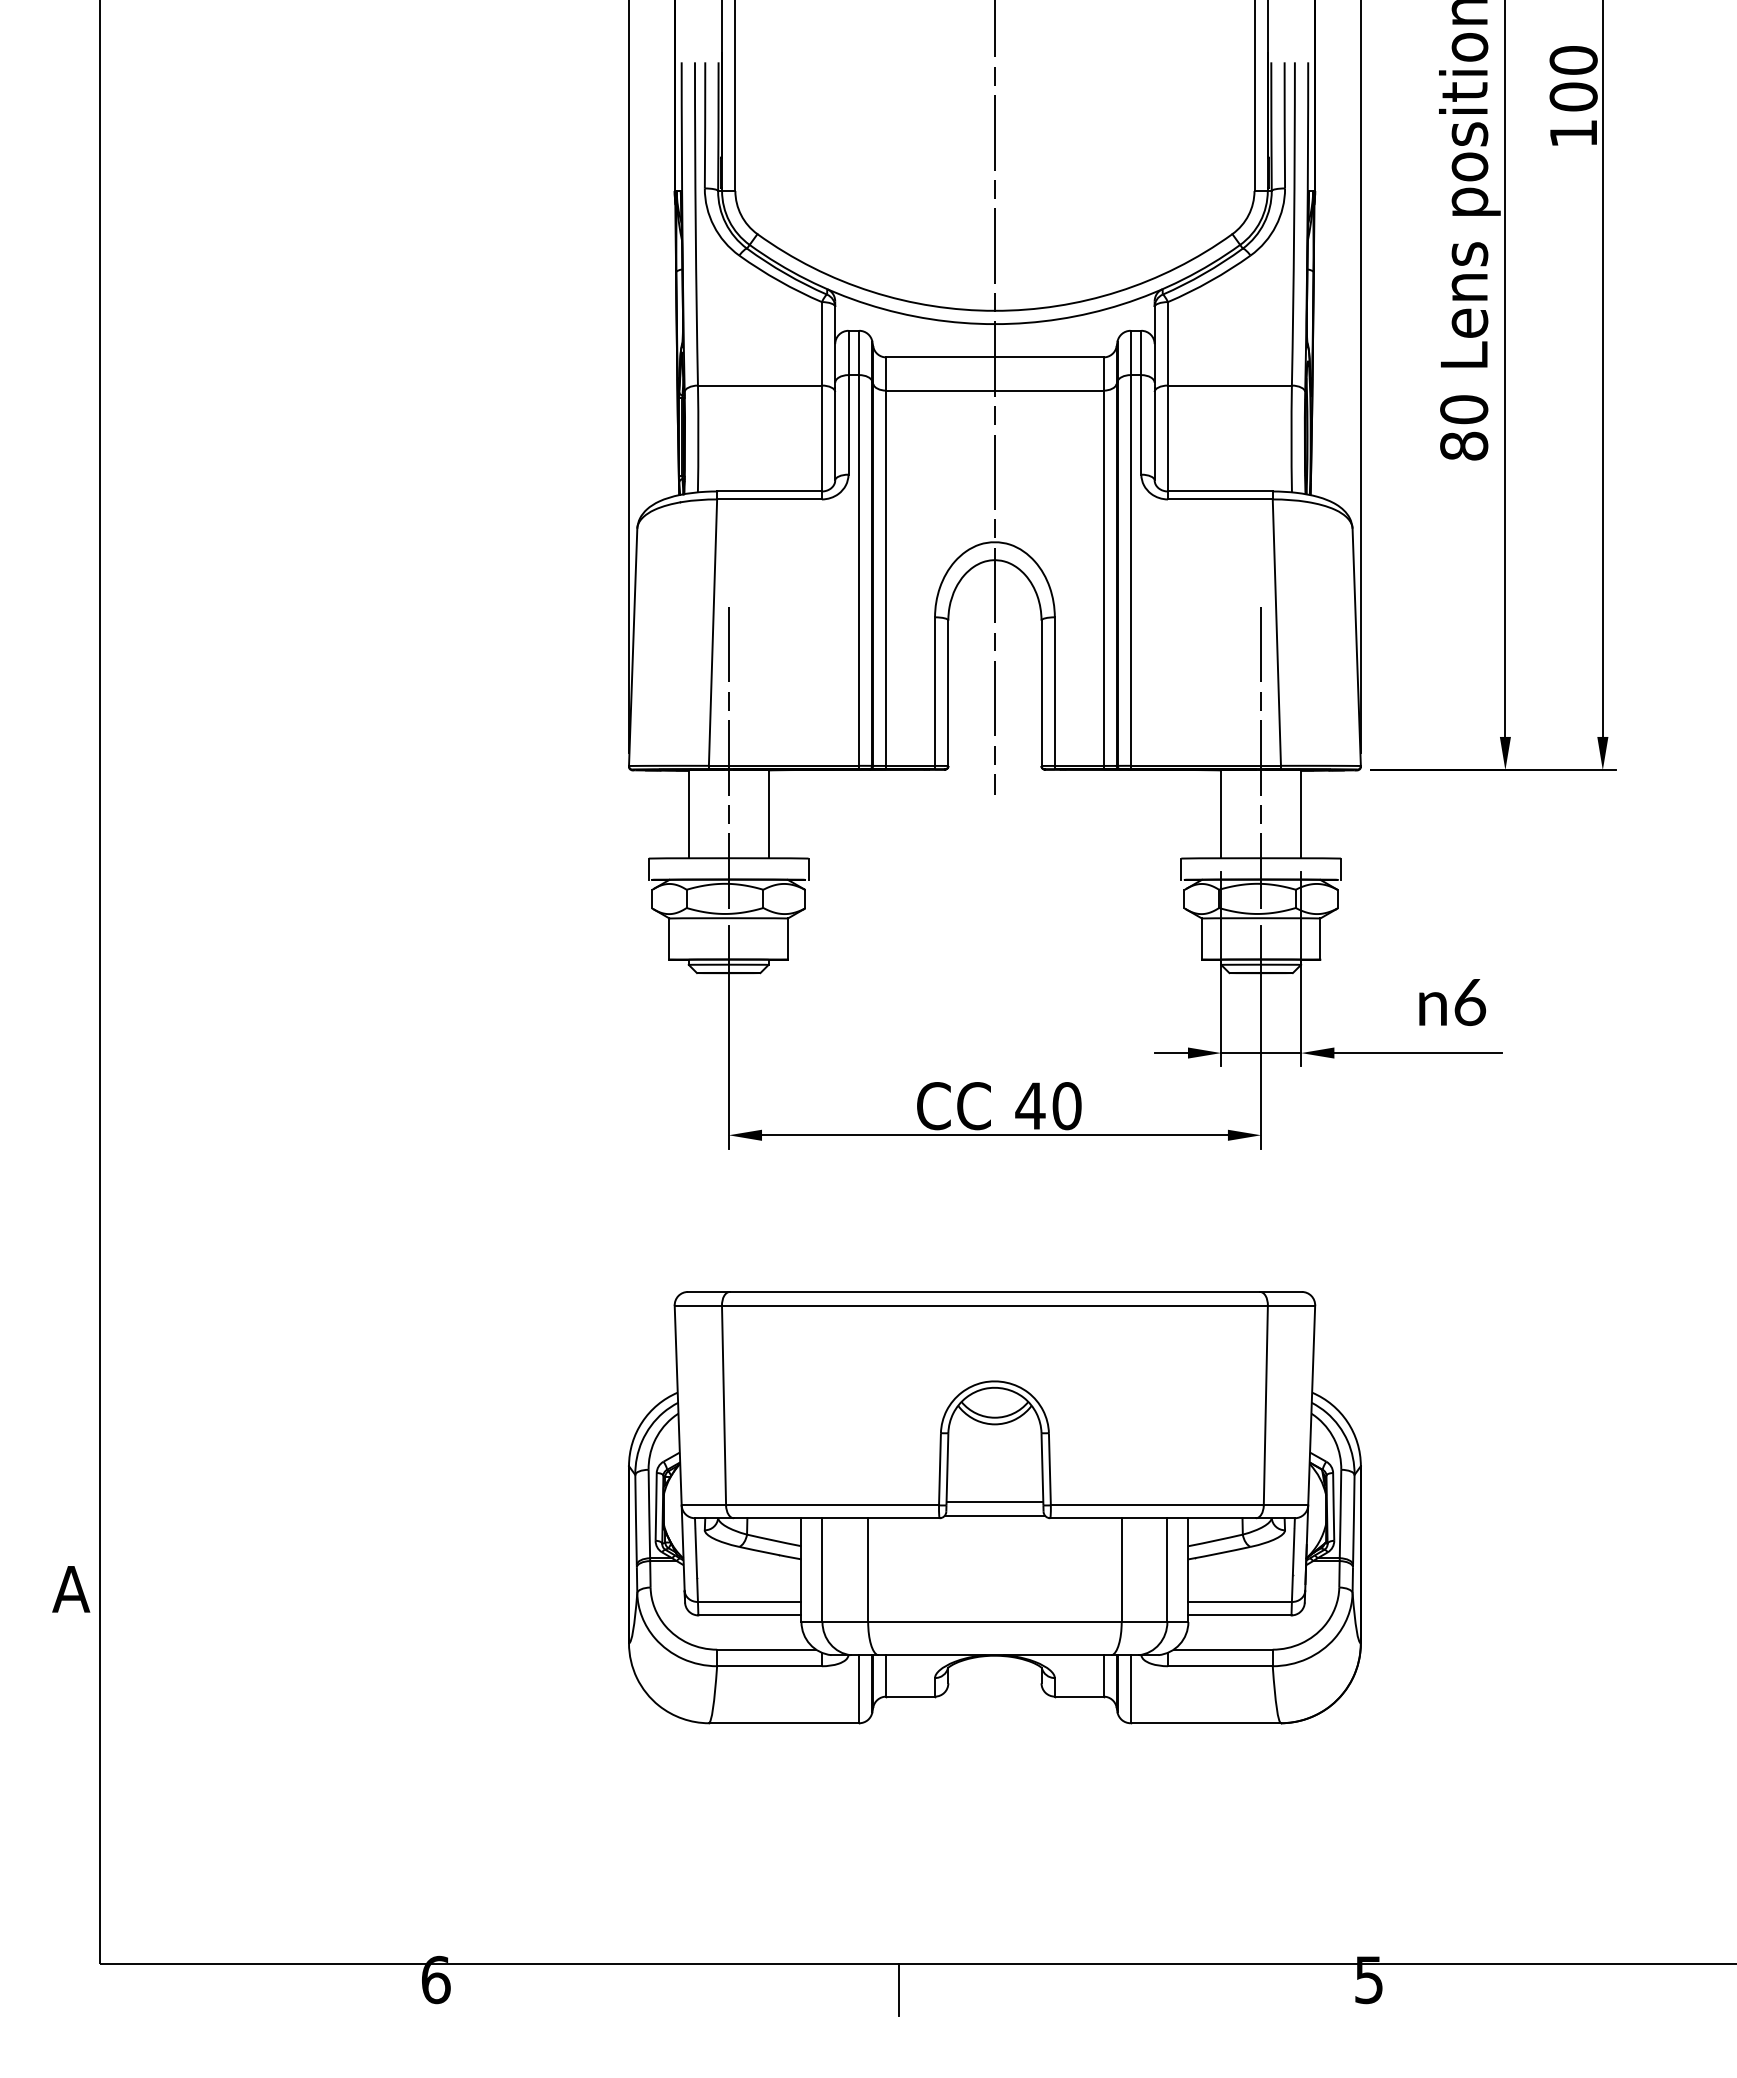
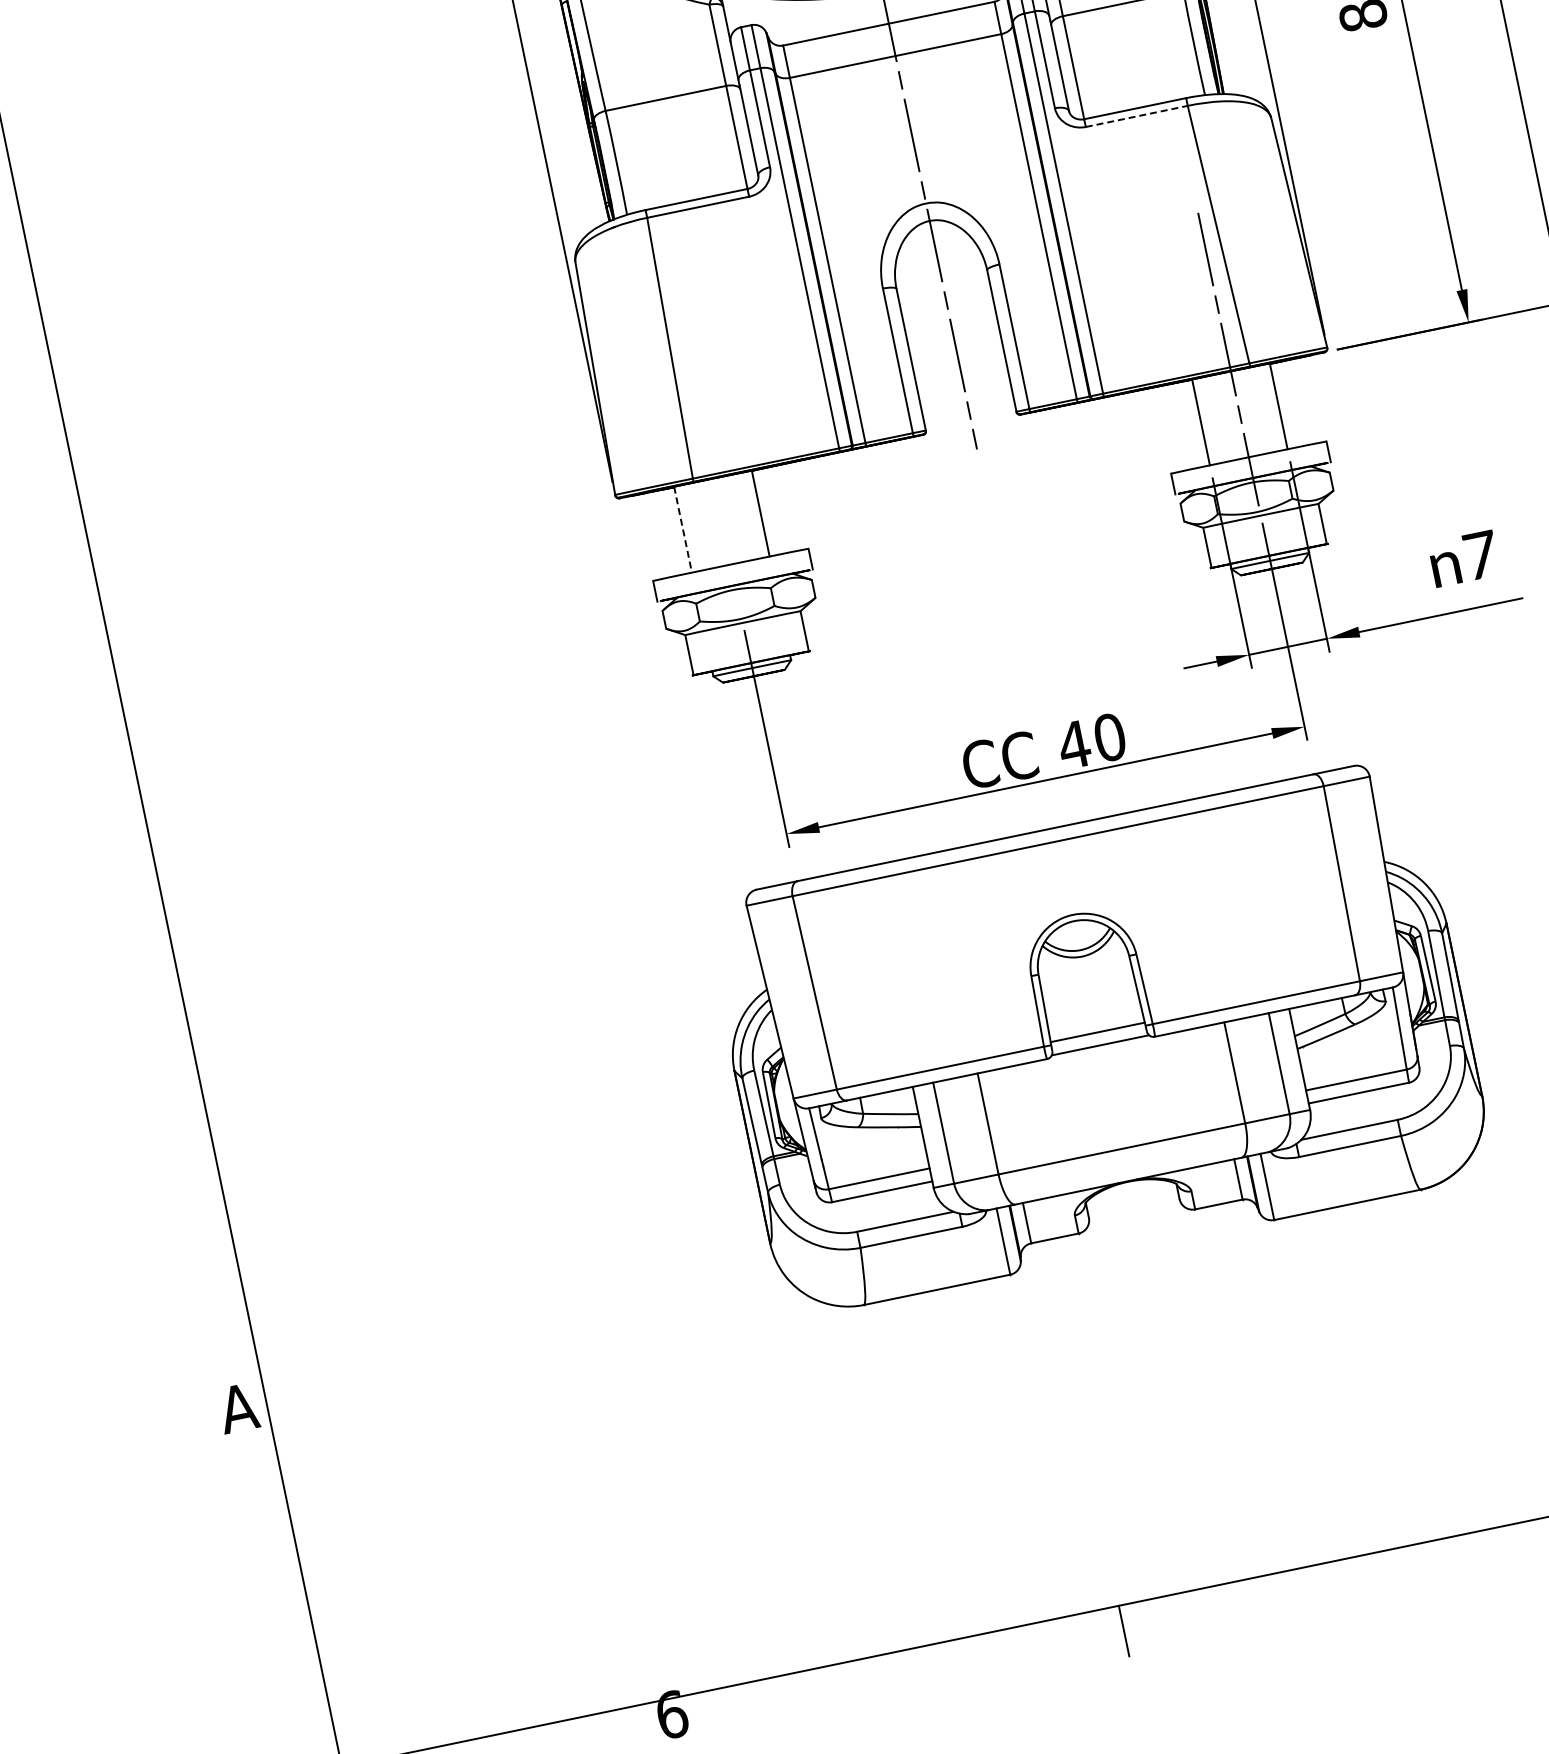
line: (1220, 499) -> (1136, 116), solid -> dashed
line: (728, 760) -> (710, 469), removed
line: (688, 814) -> (682, 530), solid -> dashed
text: (1470, 1002) -> (1481, 555), 6 -> 7
part: (994, 1507) -> (1098, 1037), moved

